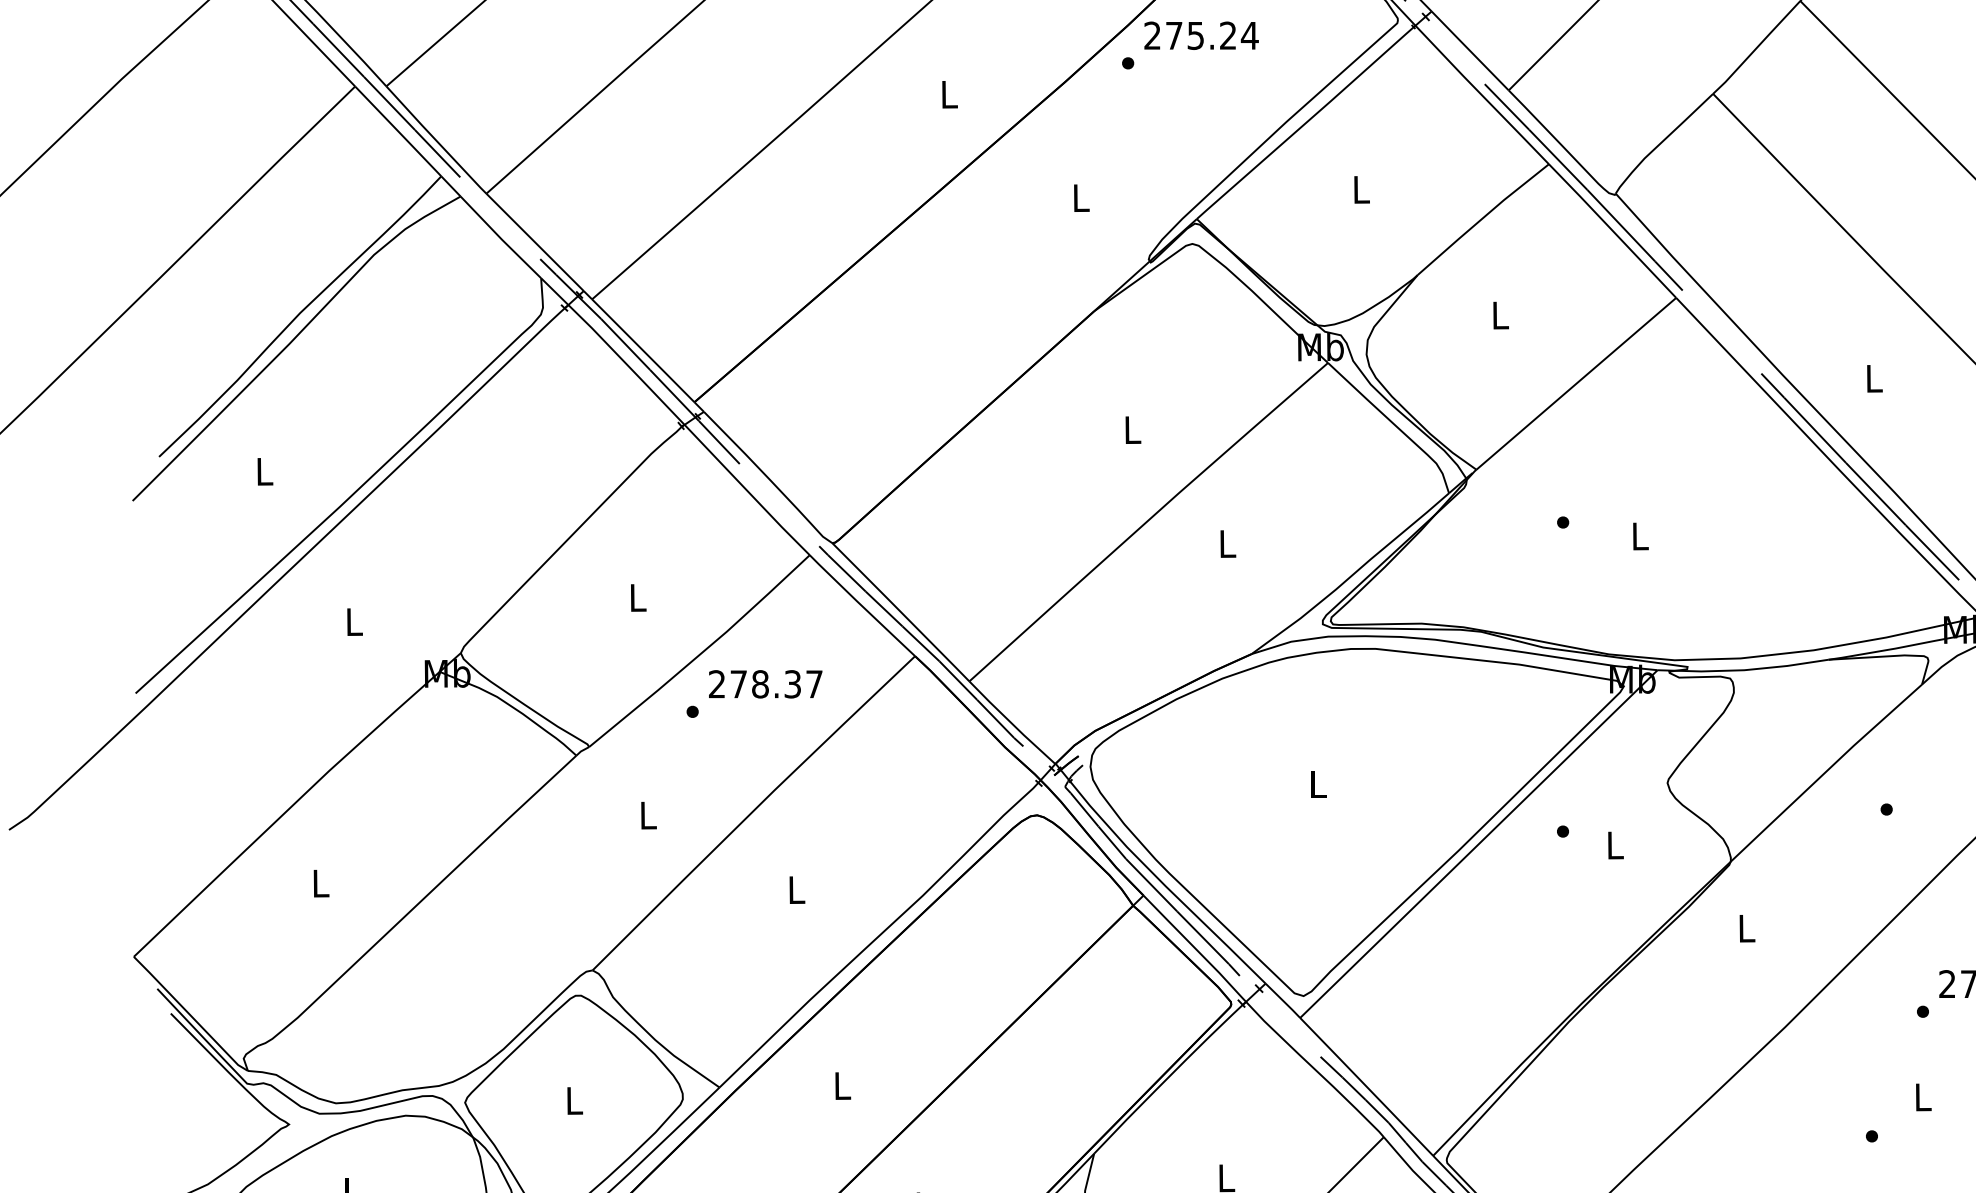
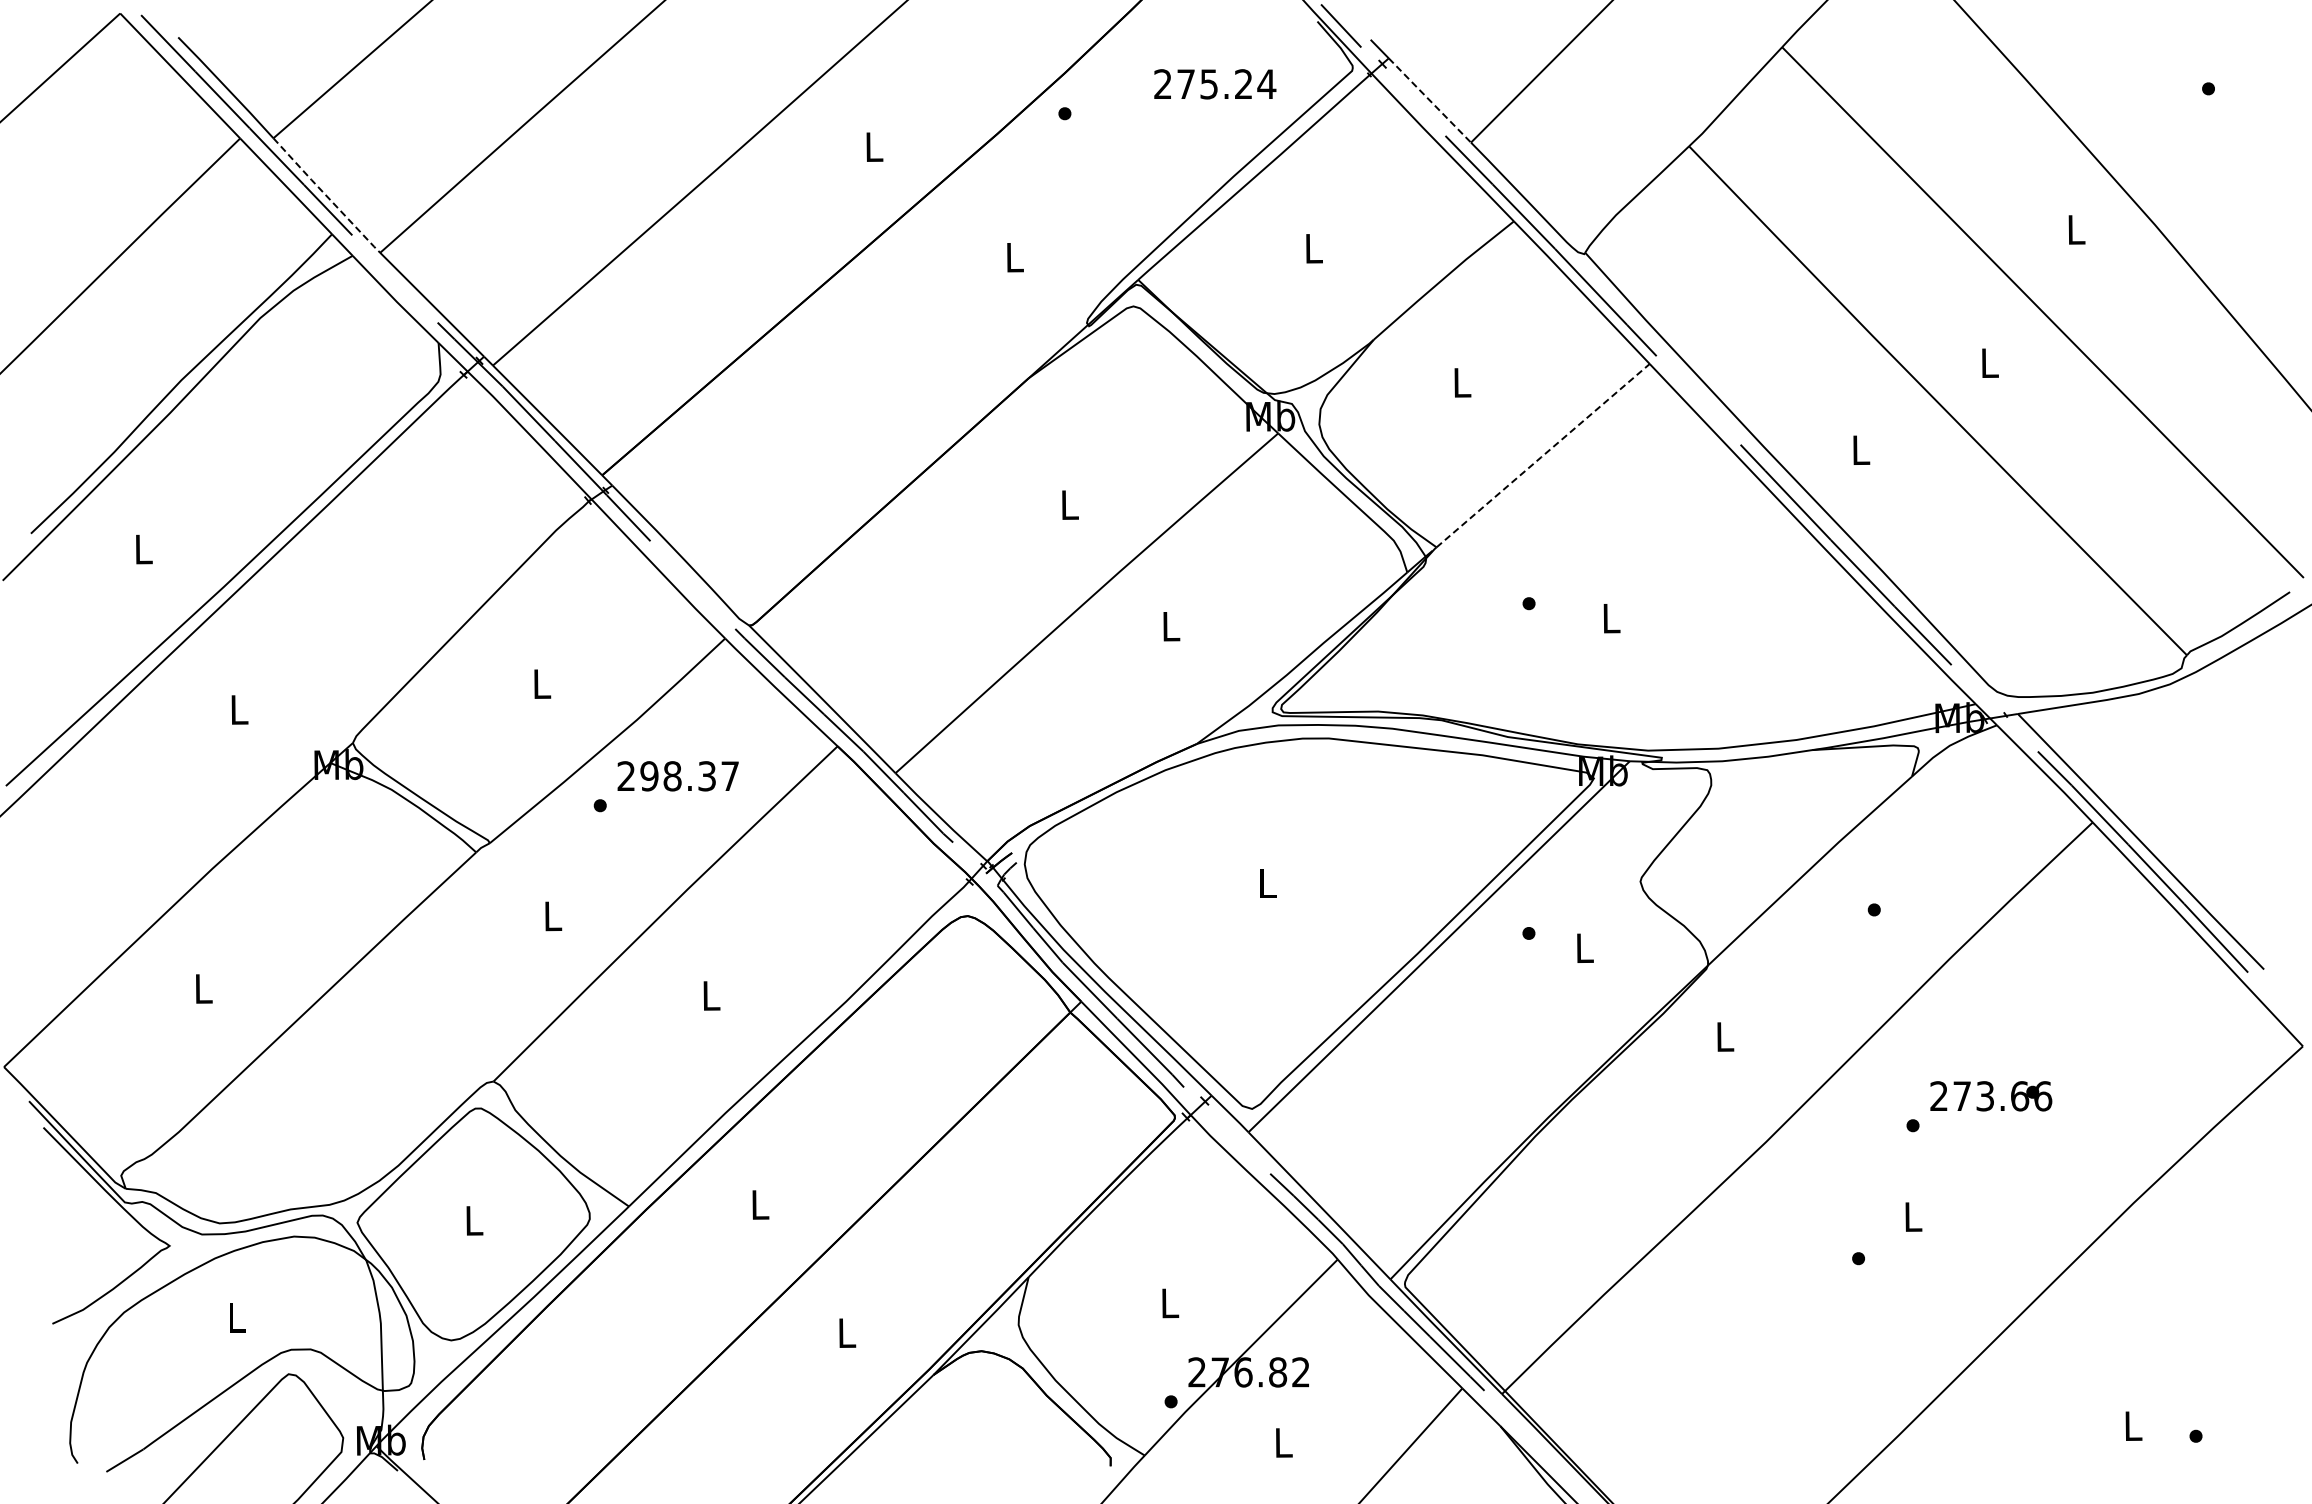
text: (1201, 35) -> (1215, 84), moved
line: (1469, 50) -> (1429, 99), solid -> dashed
line: (436, 139) -> (326, 195), solid -> dashed
line: (1576, 383) -> (1543, 455), solid -> dashed
text: (738, 684) -> (649, 776), 278.37 -> 298.37

